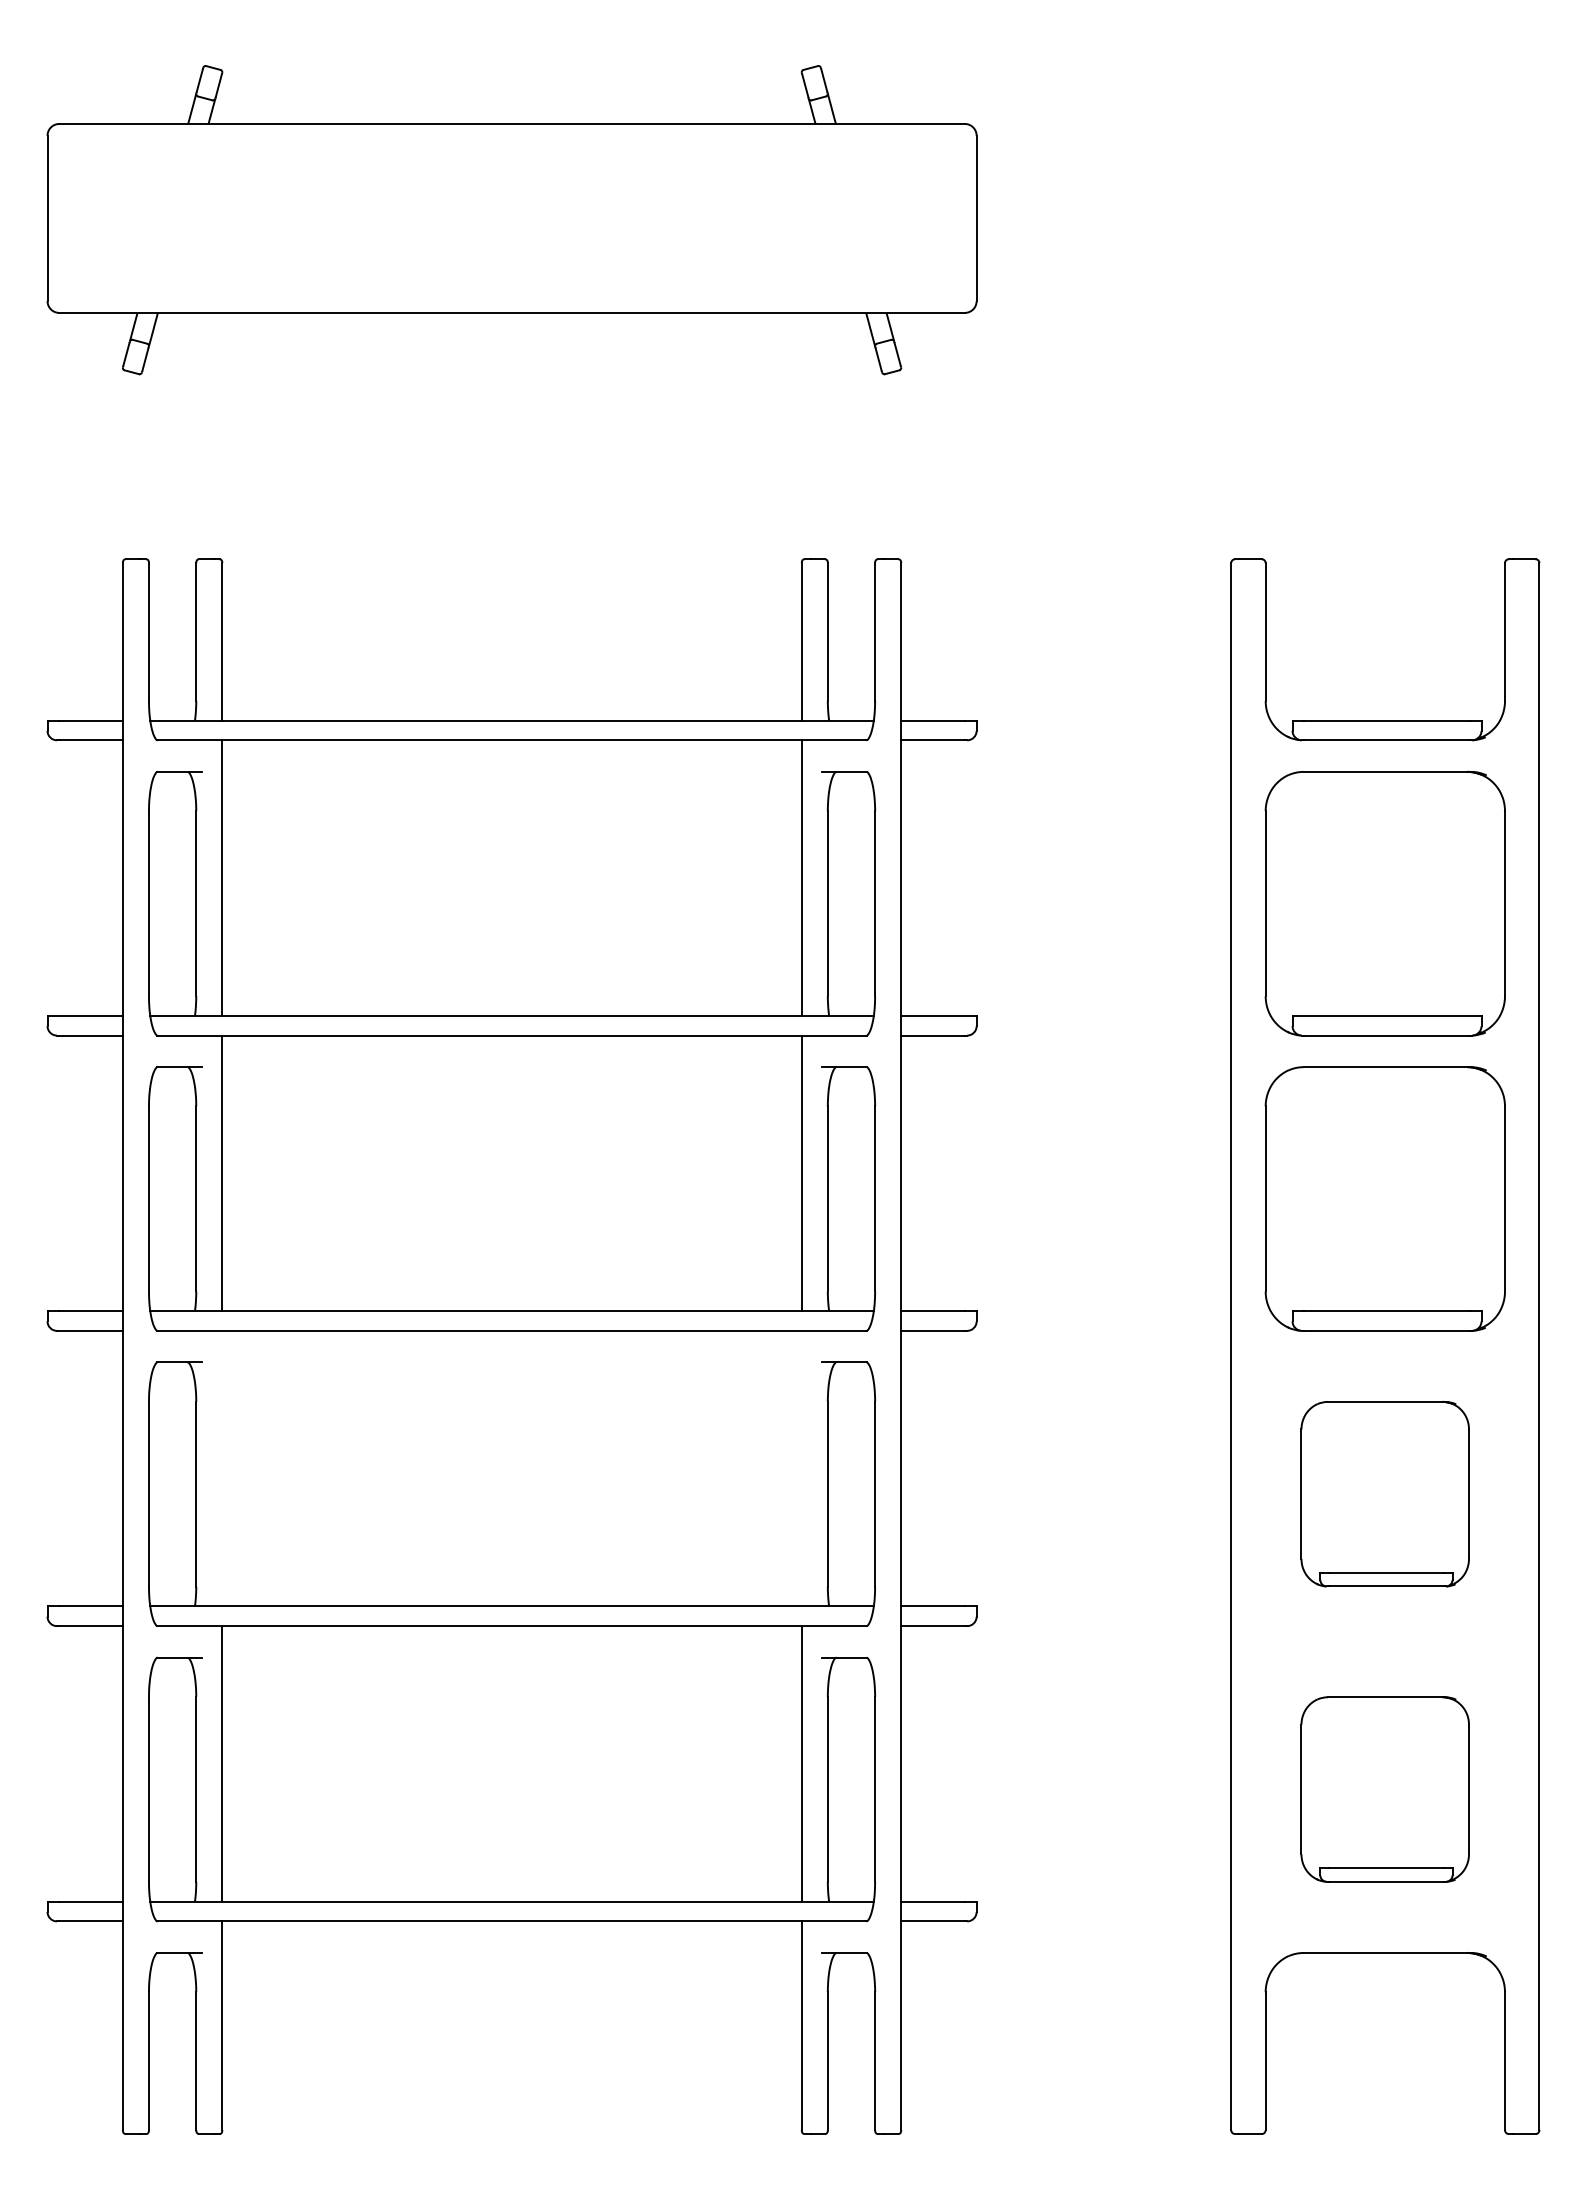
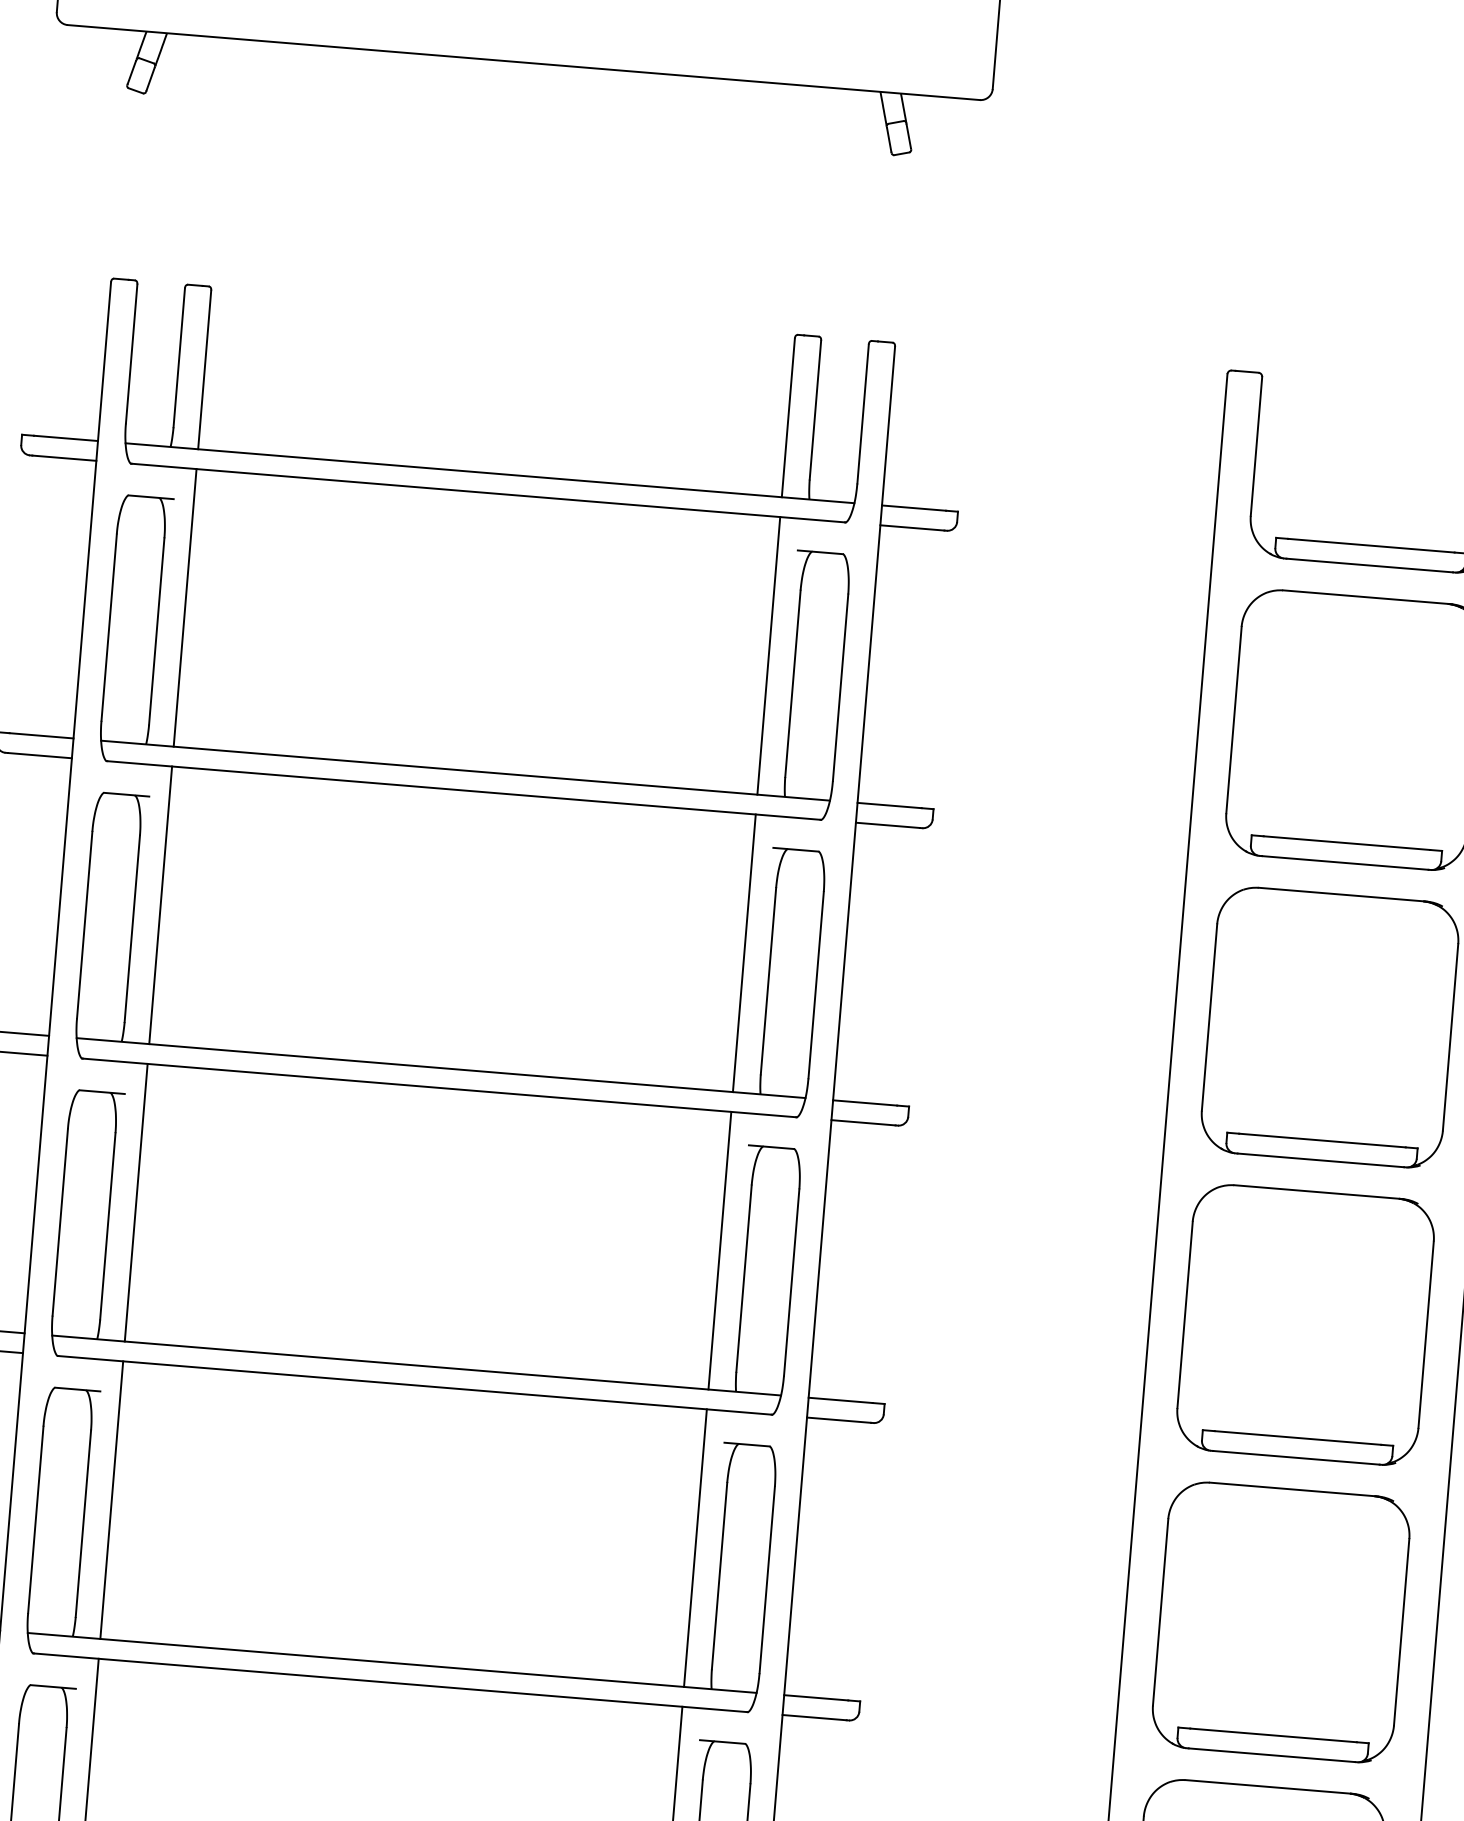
line: (222, 1468) -> (136, 1202), added
line: (801, 1468) -> (719, 1250), added
part: (1384, 1493) -> (1304, 1324), size x1.43
part: (1384, 1789) -> (1280, 1622), size x1.43

